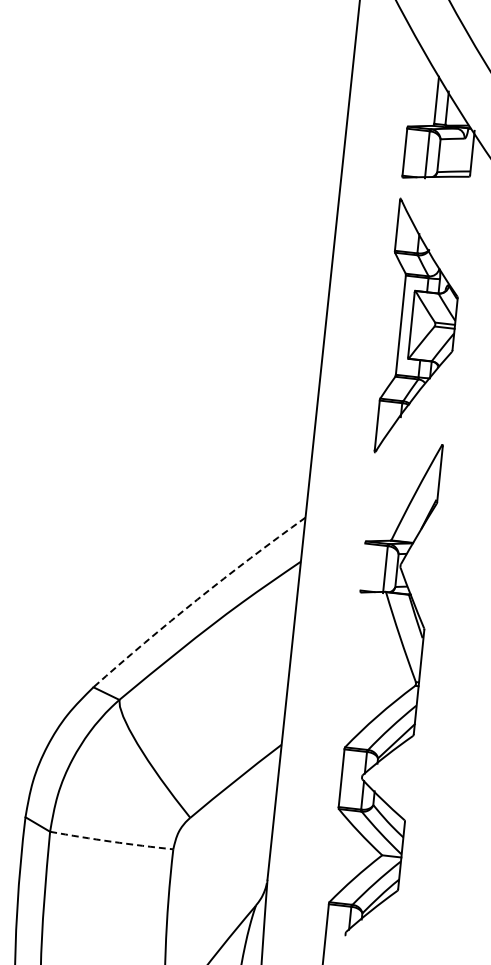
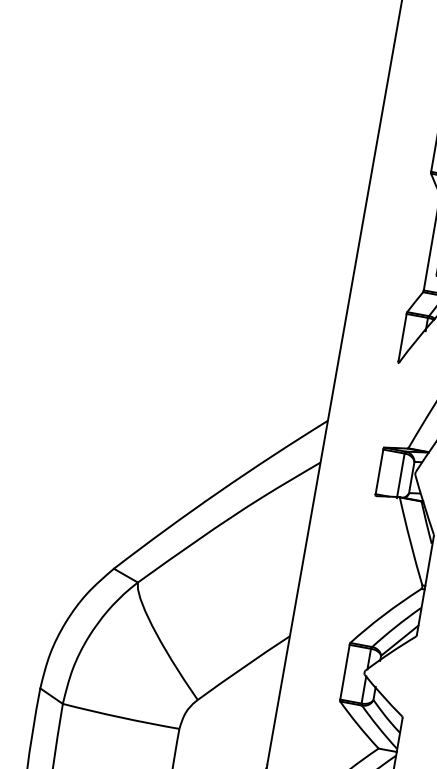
line: (362, 566) -> (379, 471), added
arc: (197, 599) -> (219, 491), dashed -> solid
arc: (111, 841) -> (120, 717), dashed -> solid

